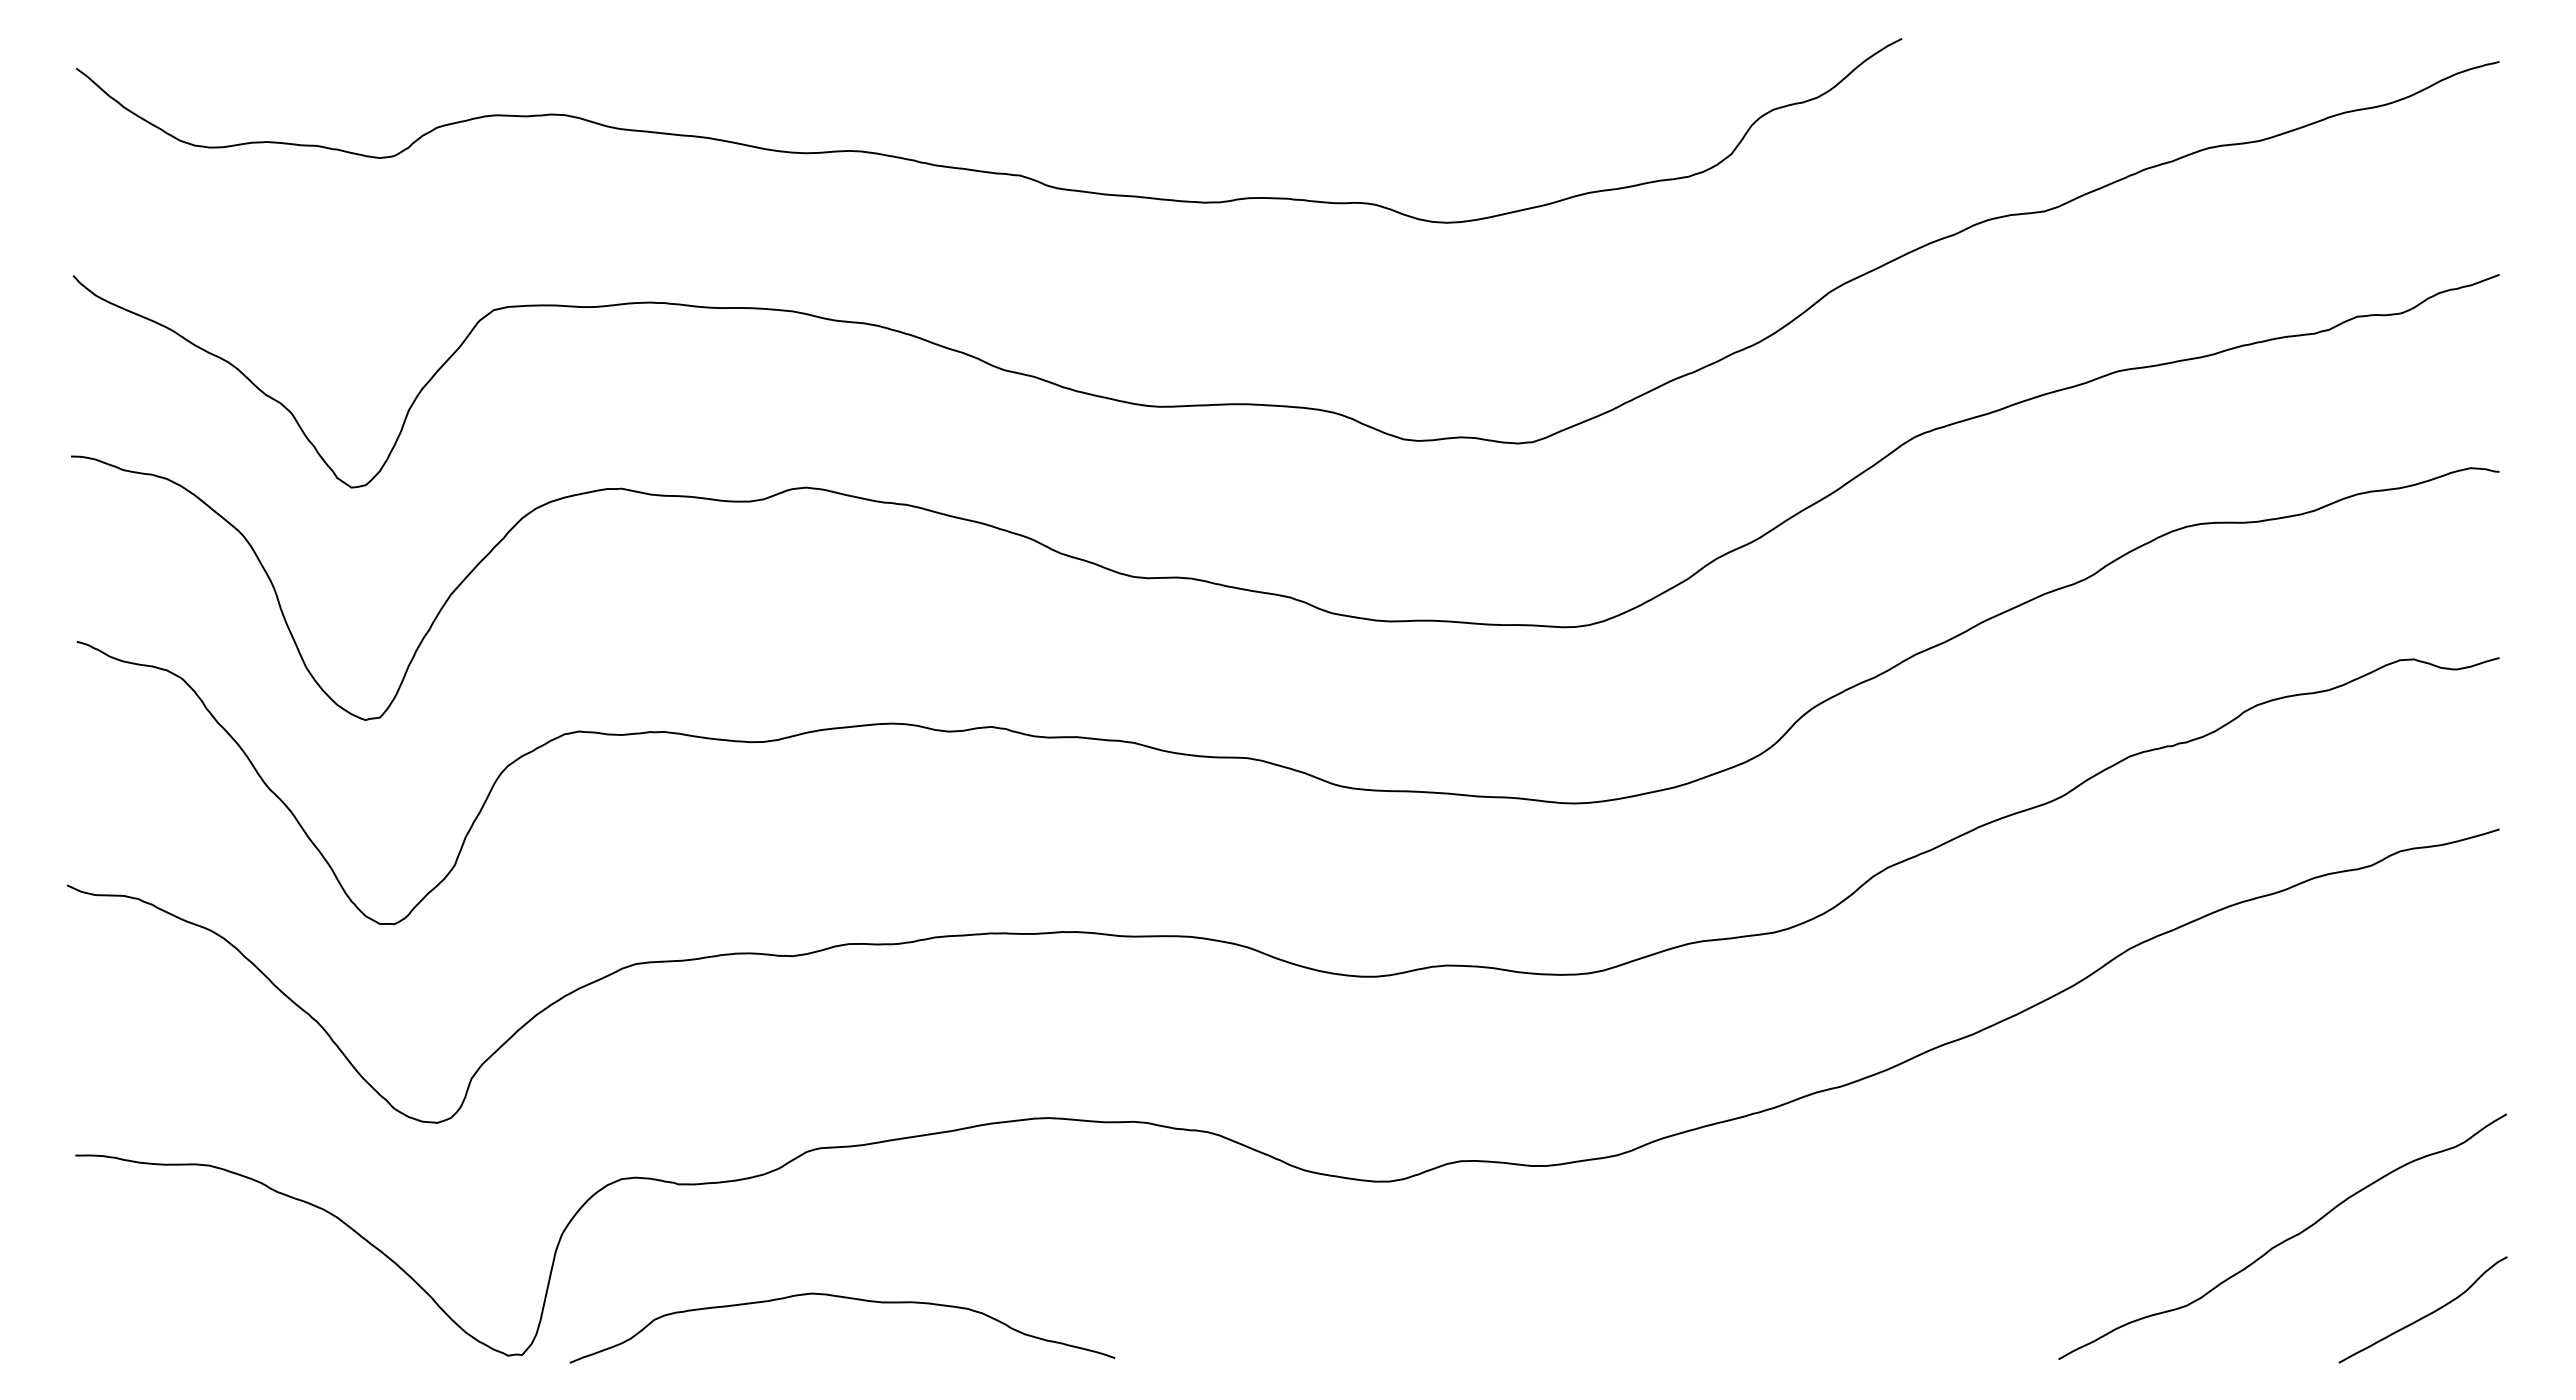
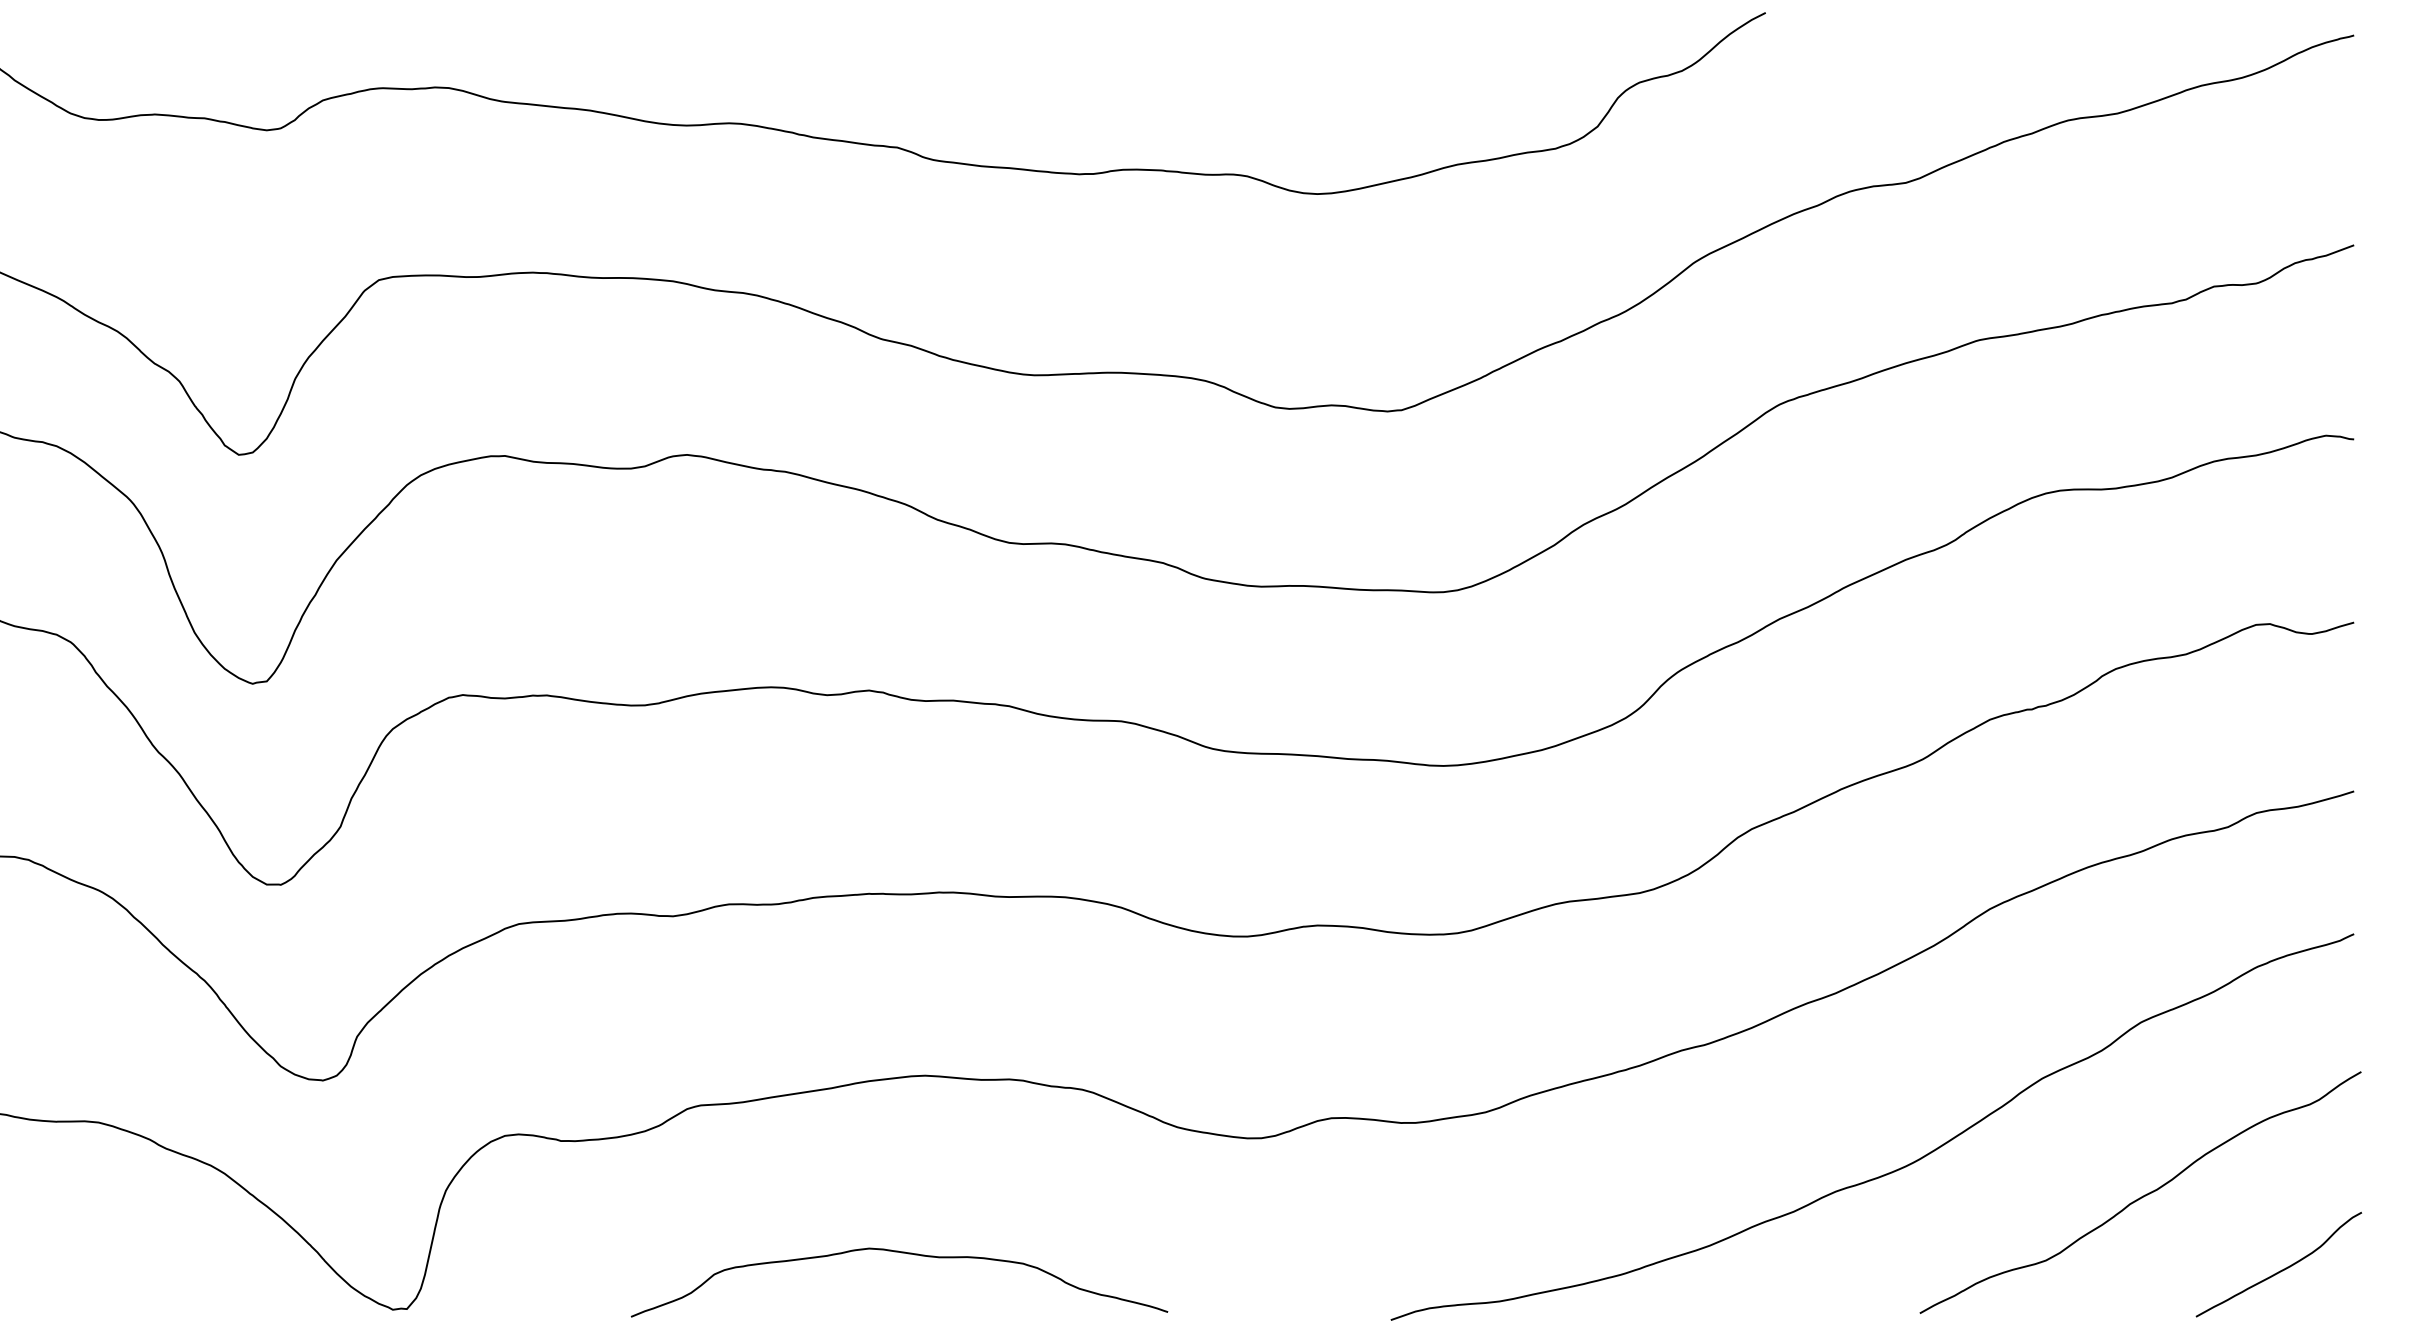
curve: (2028, 1215) -> (1890, 1171), added
curve: (844, 1298) -> (901, 1253), moved

